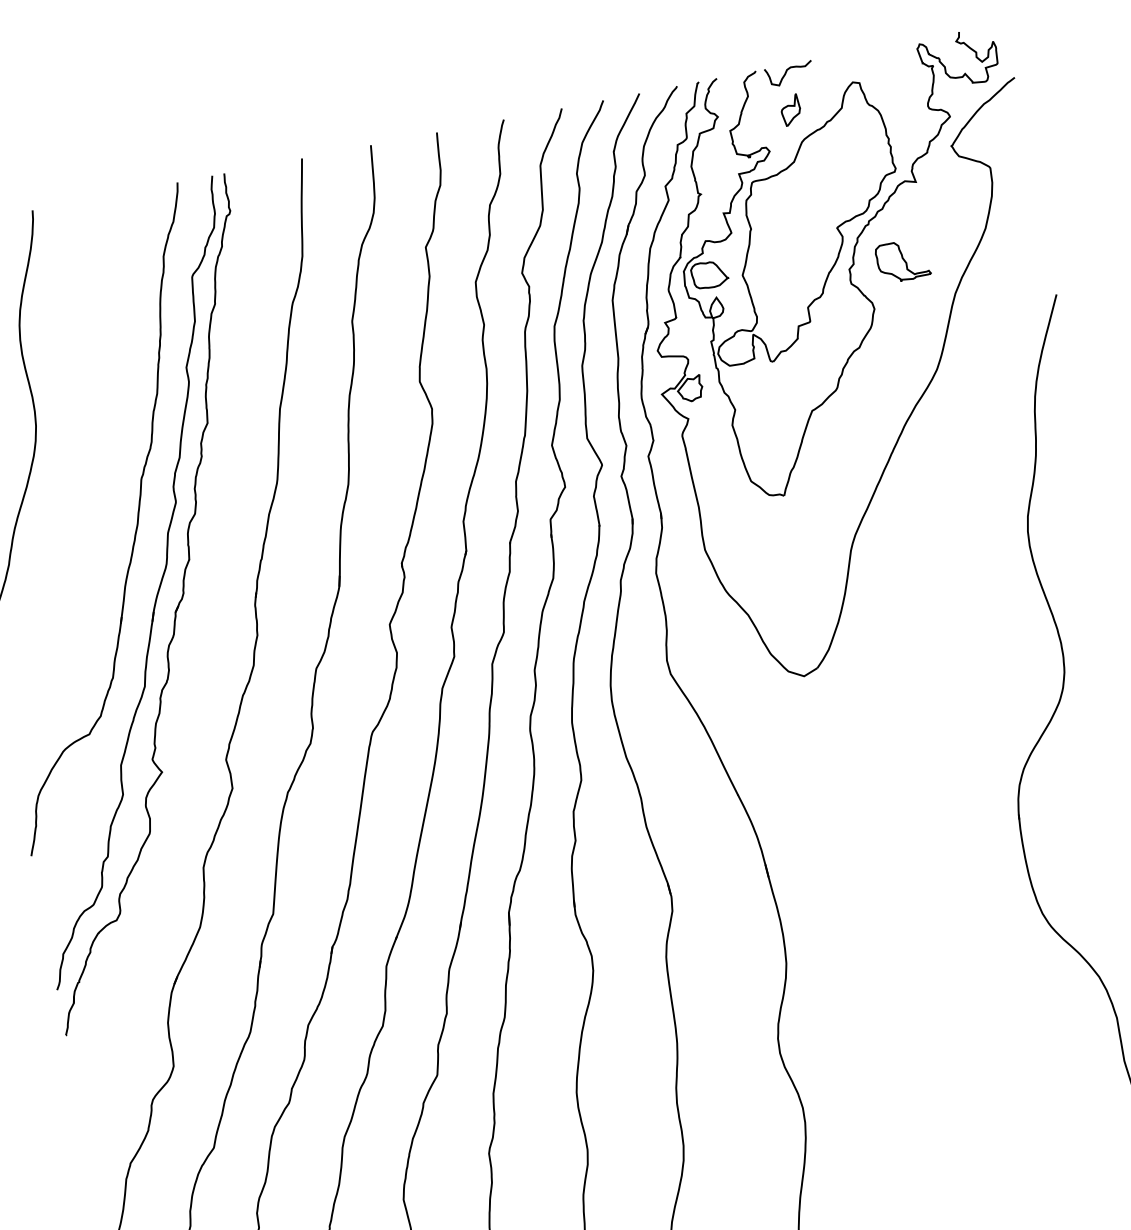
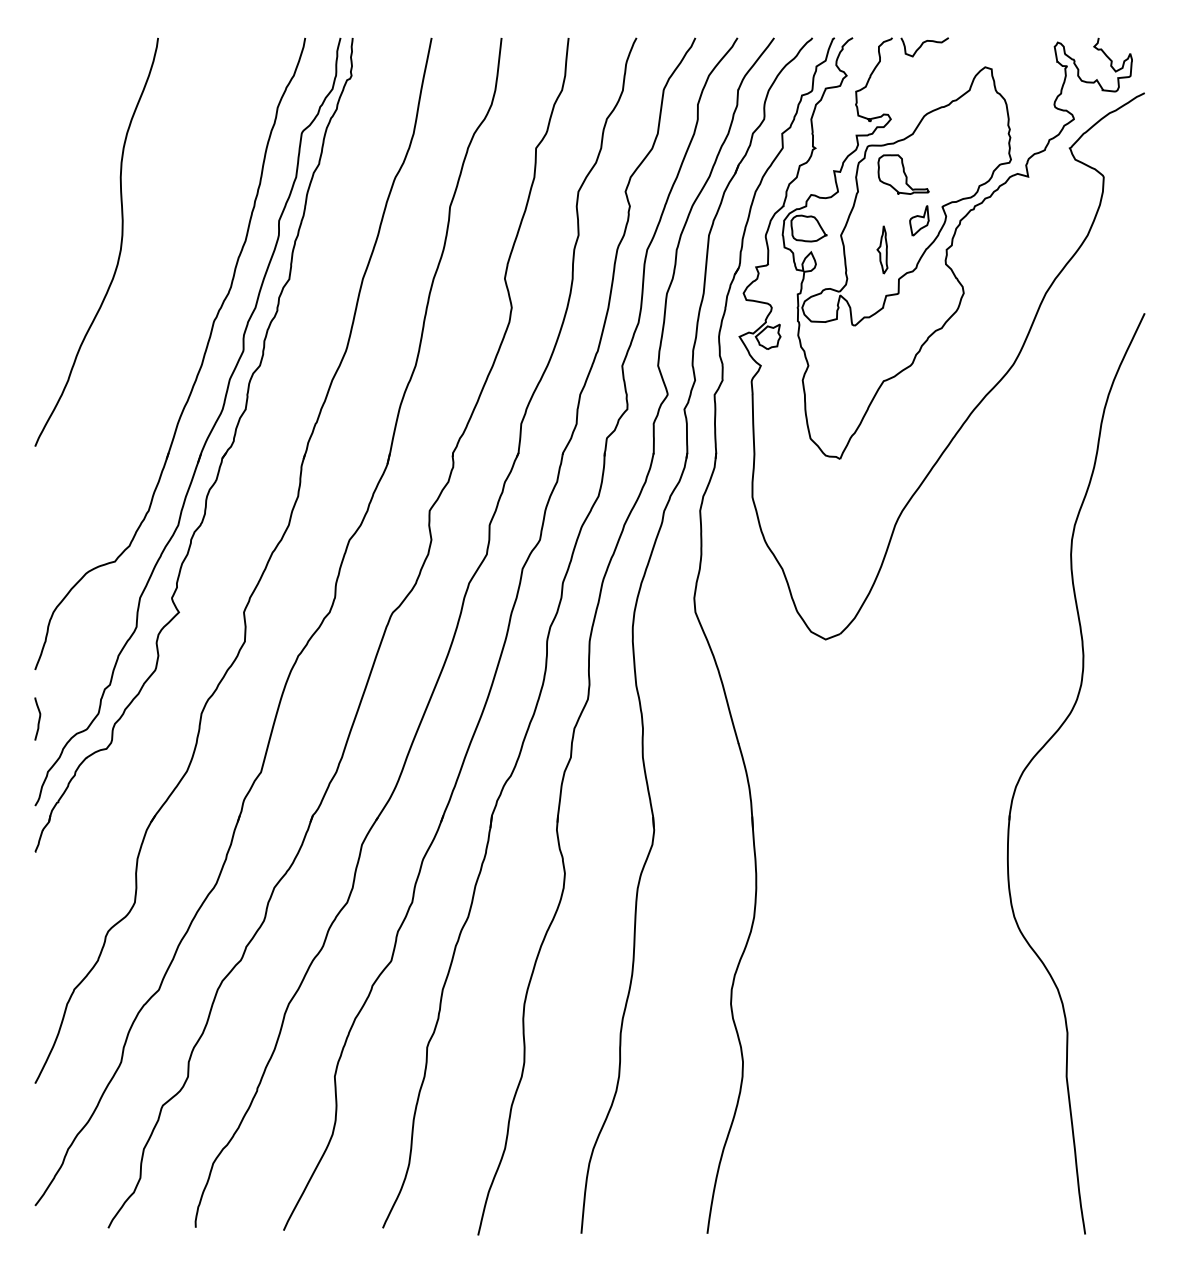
part: (790, 109) -> (919, 220), moved
part: (902, 260) -> (903, 174), moved
part: (786, 281) -> (882, 249), added
curve: (43, 903) -> (38, 718), added

